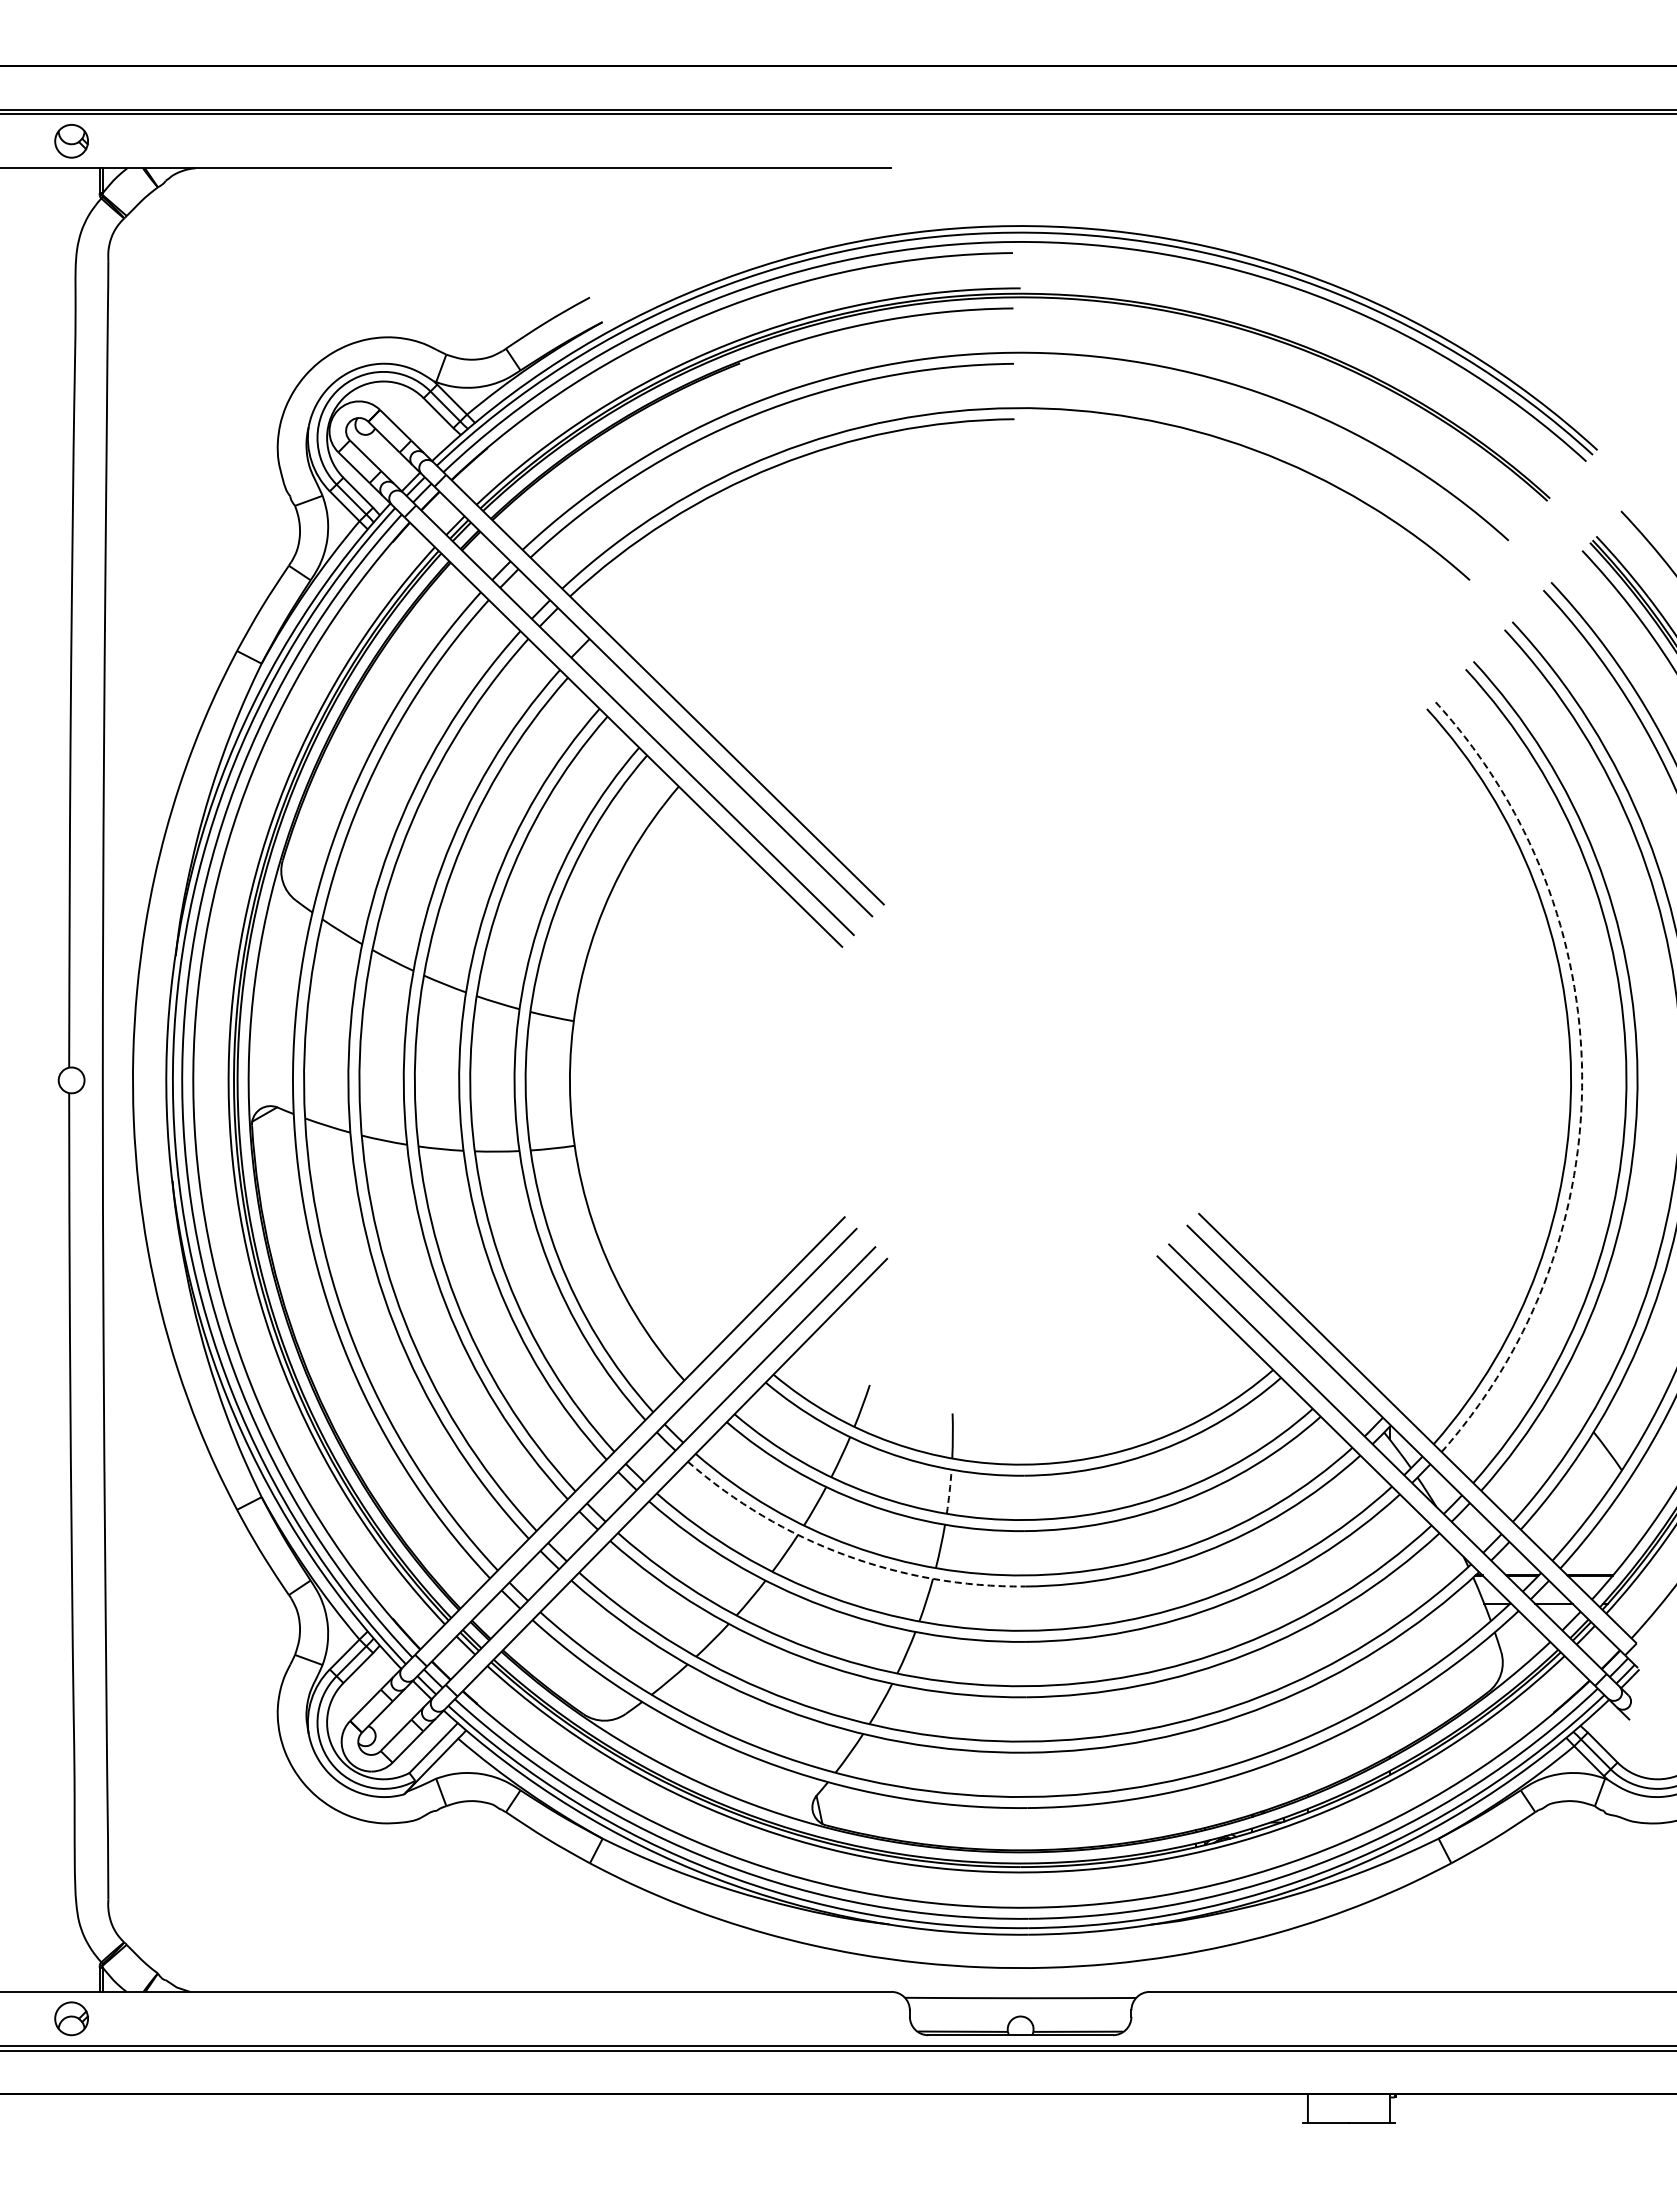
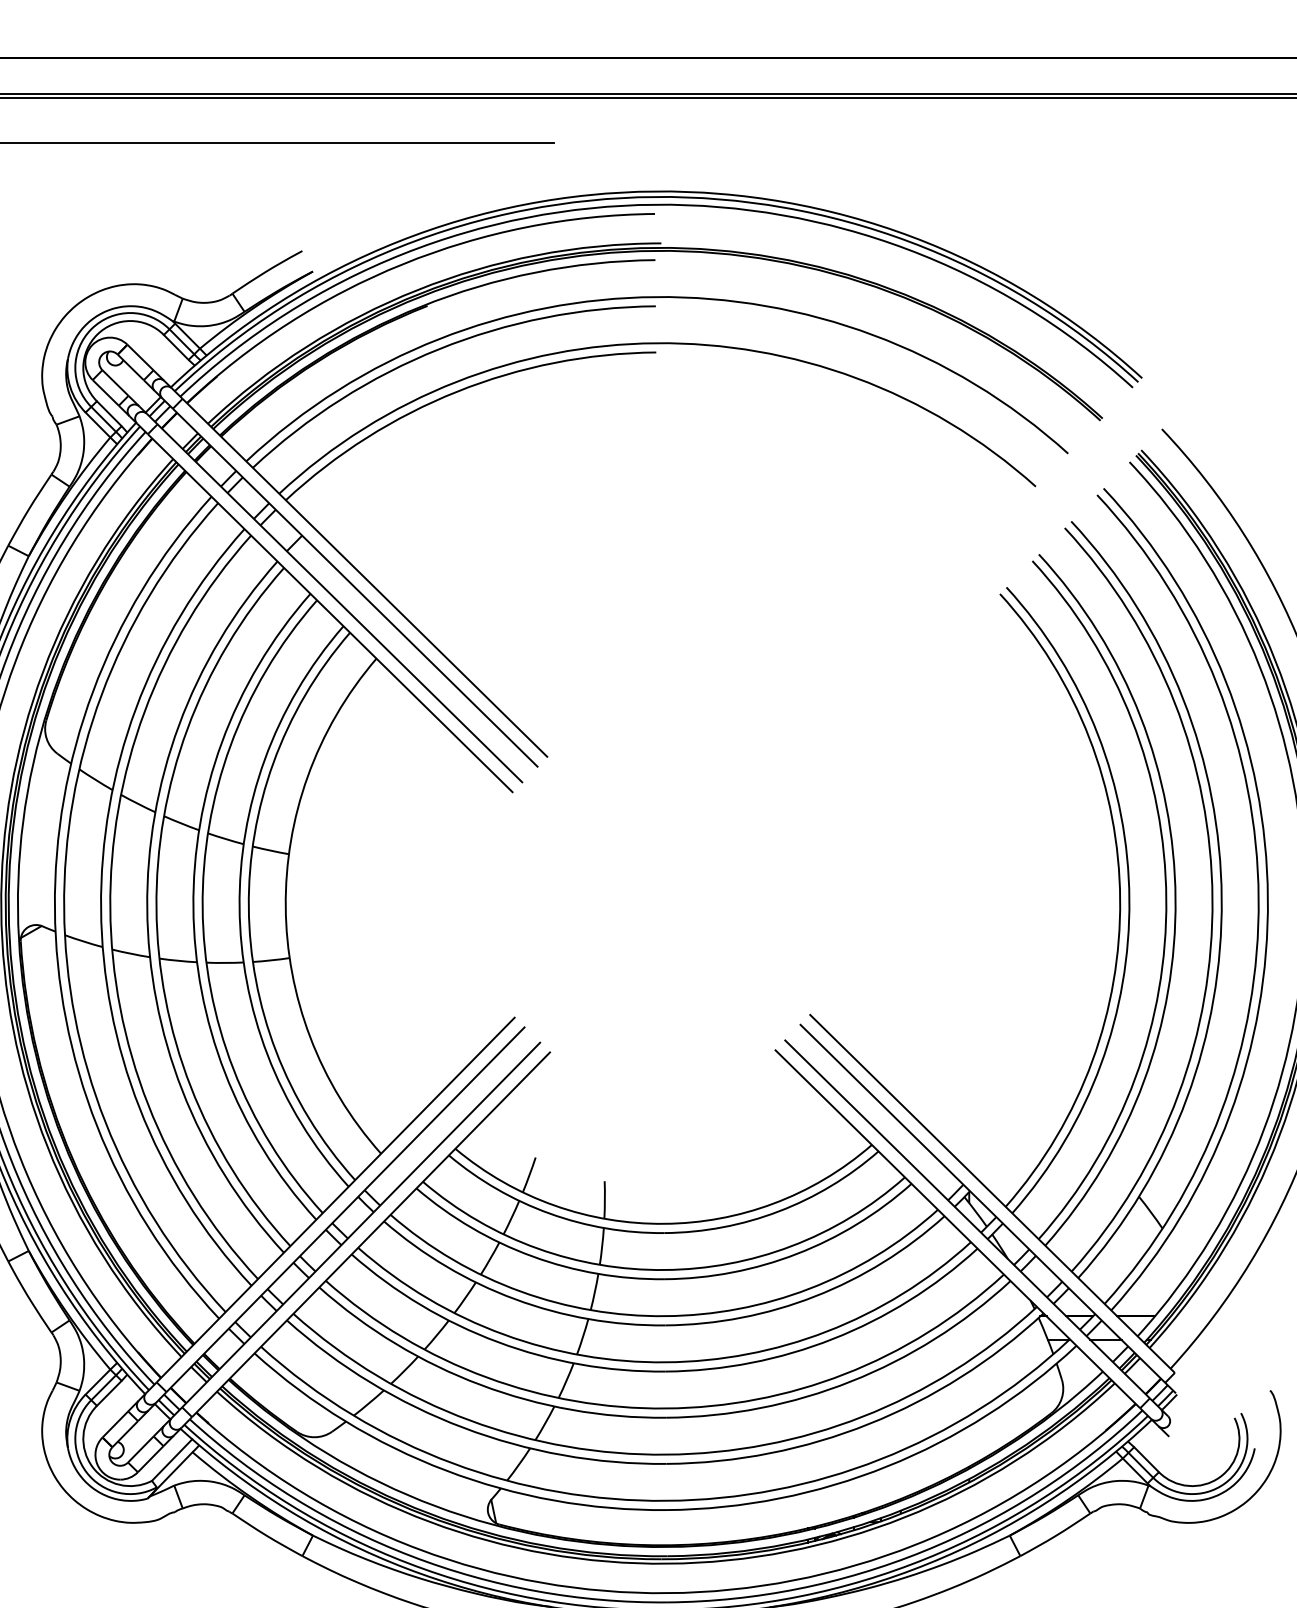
arc: (1582, 1075) -> (1129, 899), dashed -> solid
arc: (949, 1491) -> (602, 1246), dashed -> solid
arc: (845, 1555) -> (515, 1299), dashed -> solid

